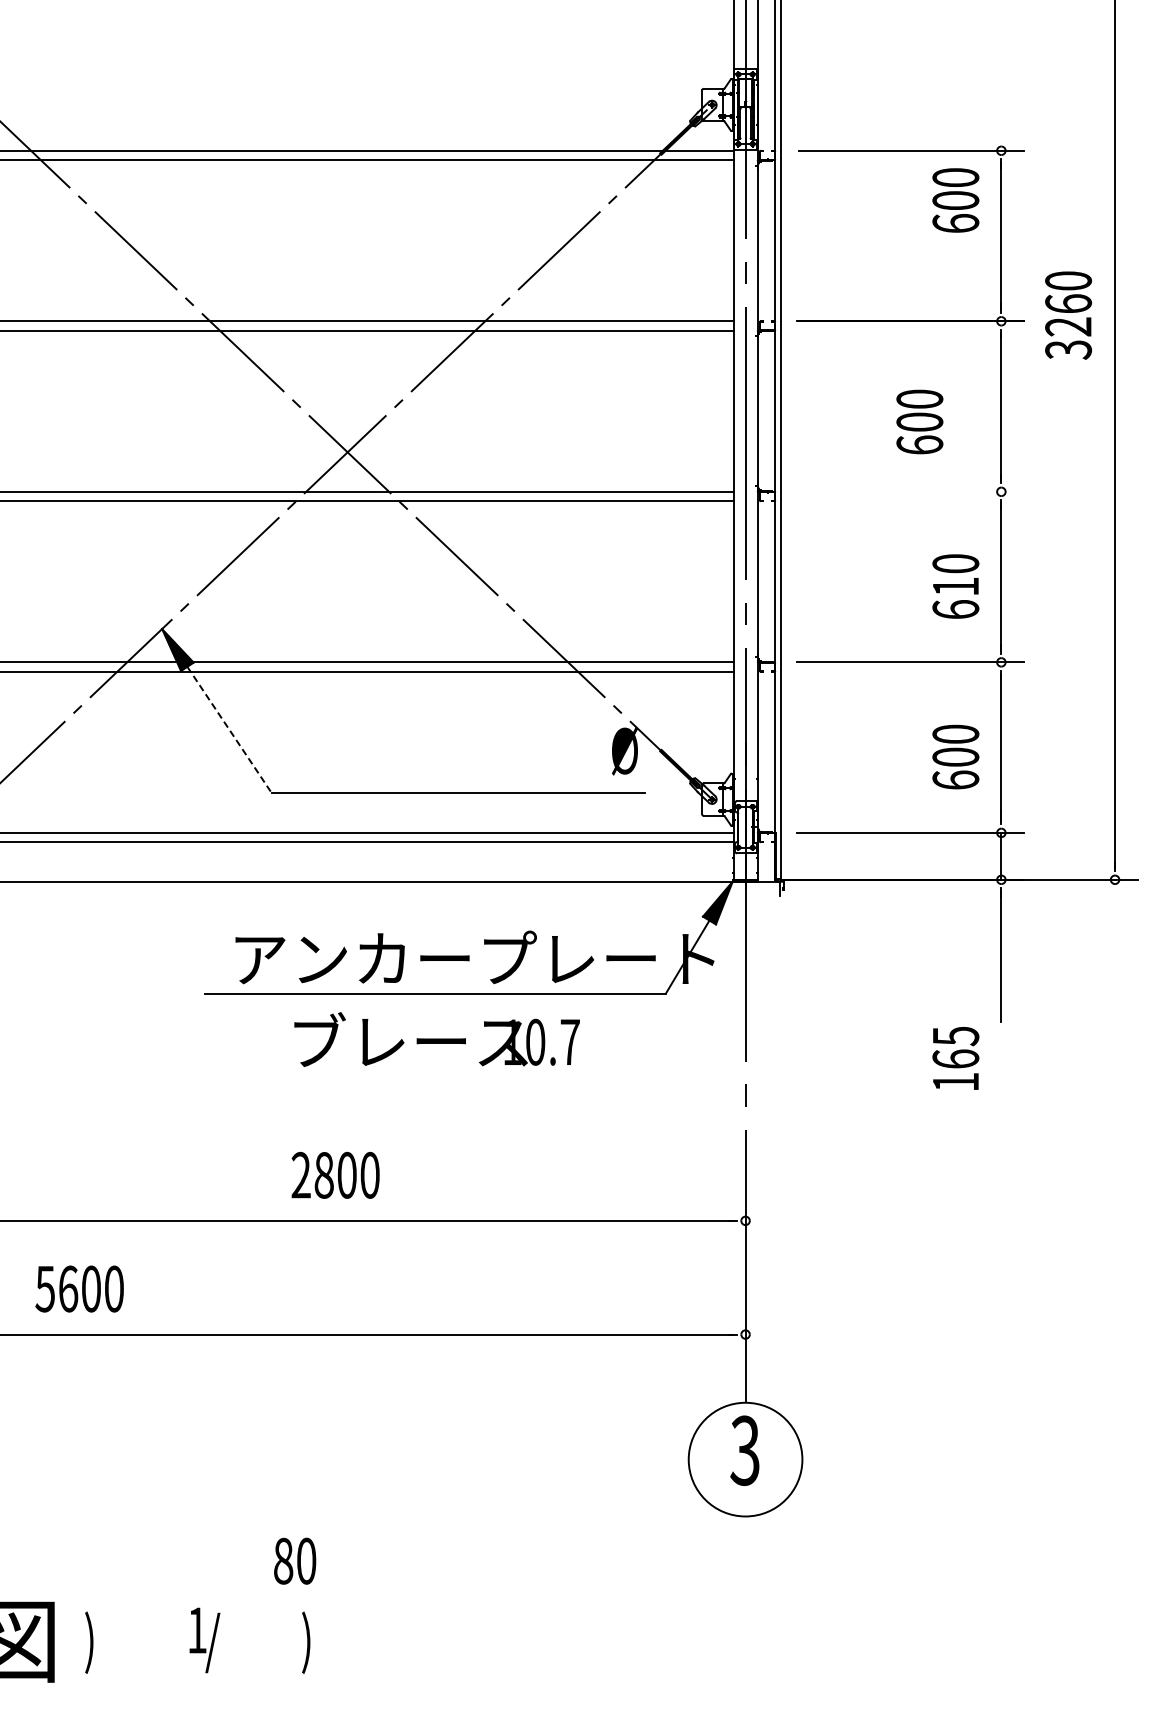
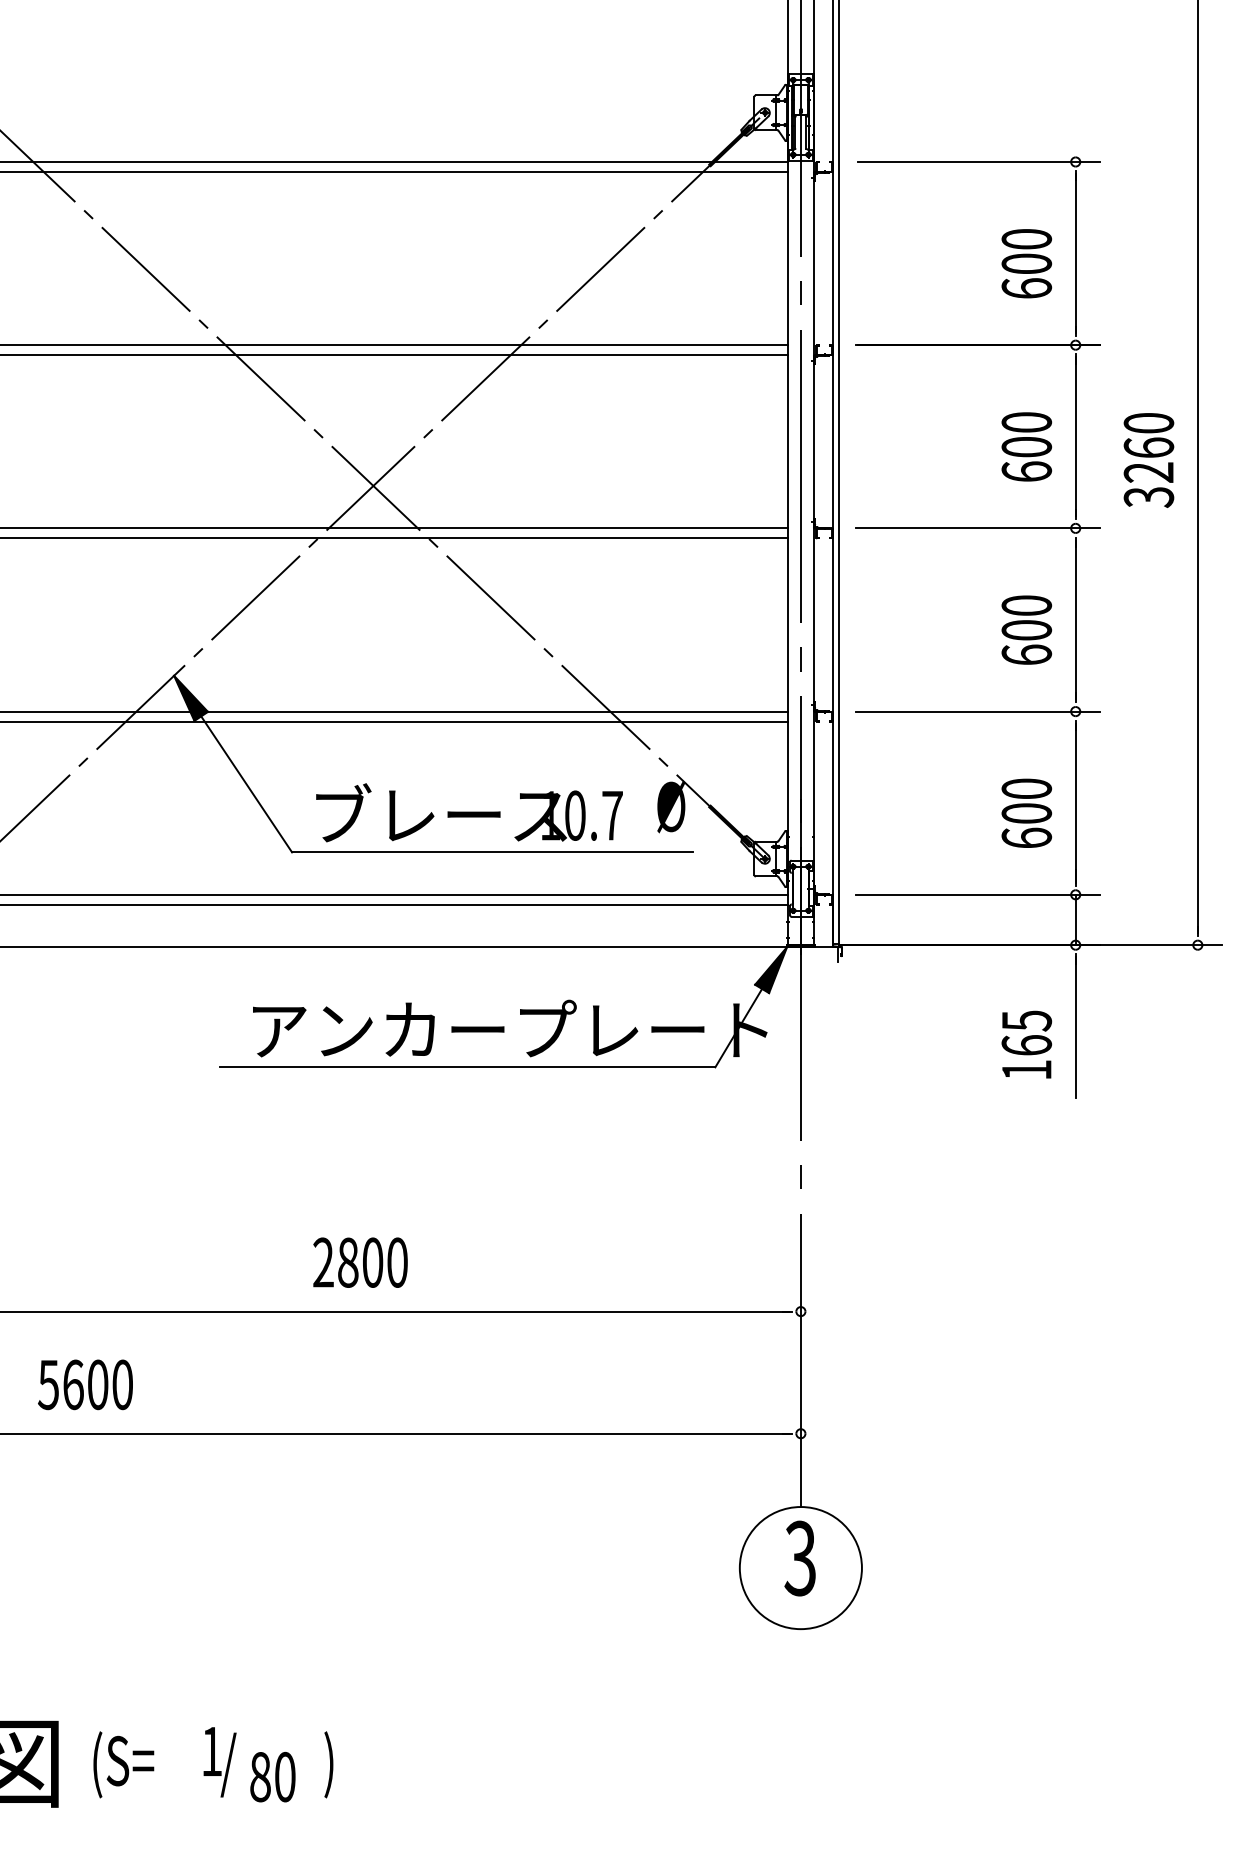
text: (955, 200) -> (1026, 263), moved
text: (1068, 315) -> (1148, 460), moved
text: (919, 421) -> (1026, 446), moved
line: (910, 491) -> (978, 528), added
text: (955, 586) -> (1026, 630), 610 -> 600
line: (229, 730) -> (246, 784), dashed -> solid
text: (436, 1039) -> (468, 812), moved
text: (955, 1058) -> (1026, 1044), moved
text: (295, 1560) -> (273, 1776), moved
text: (114, 1642) -> (122, 1764), ) -> (S=

